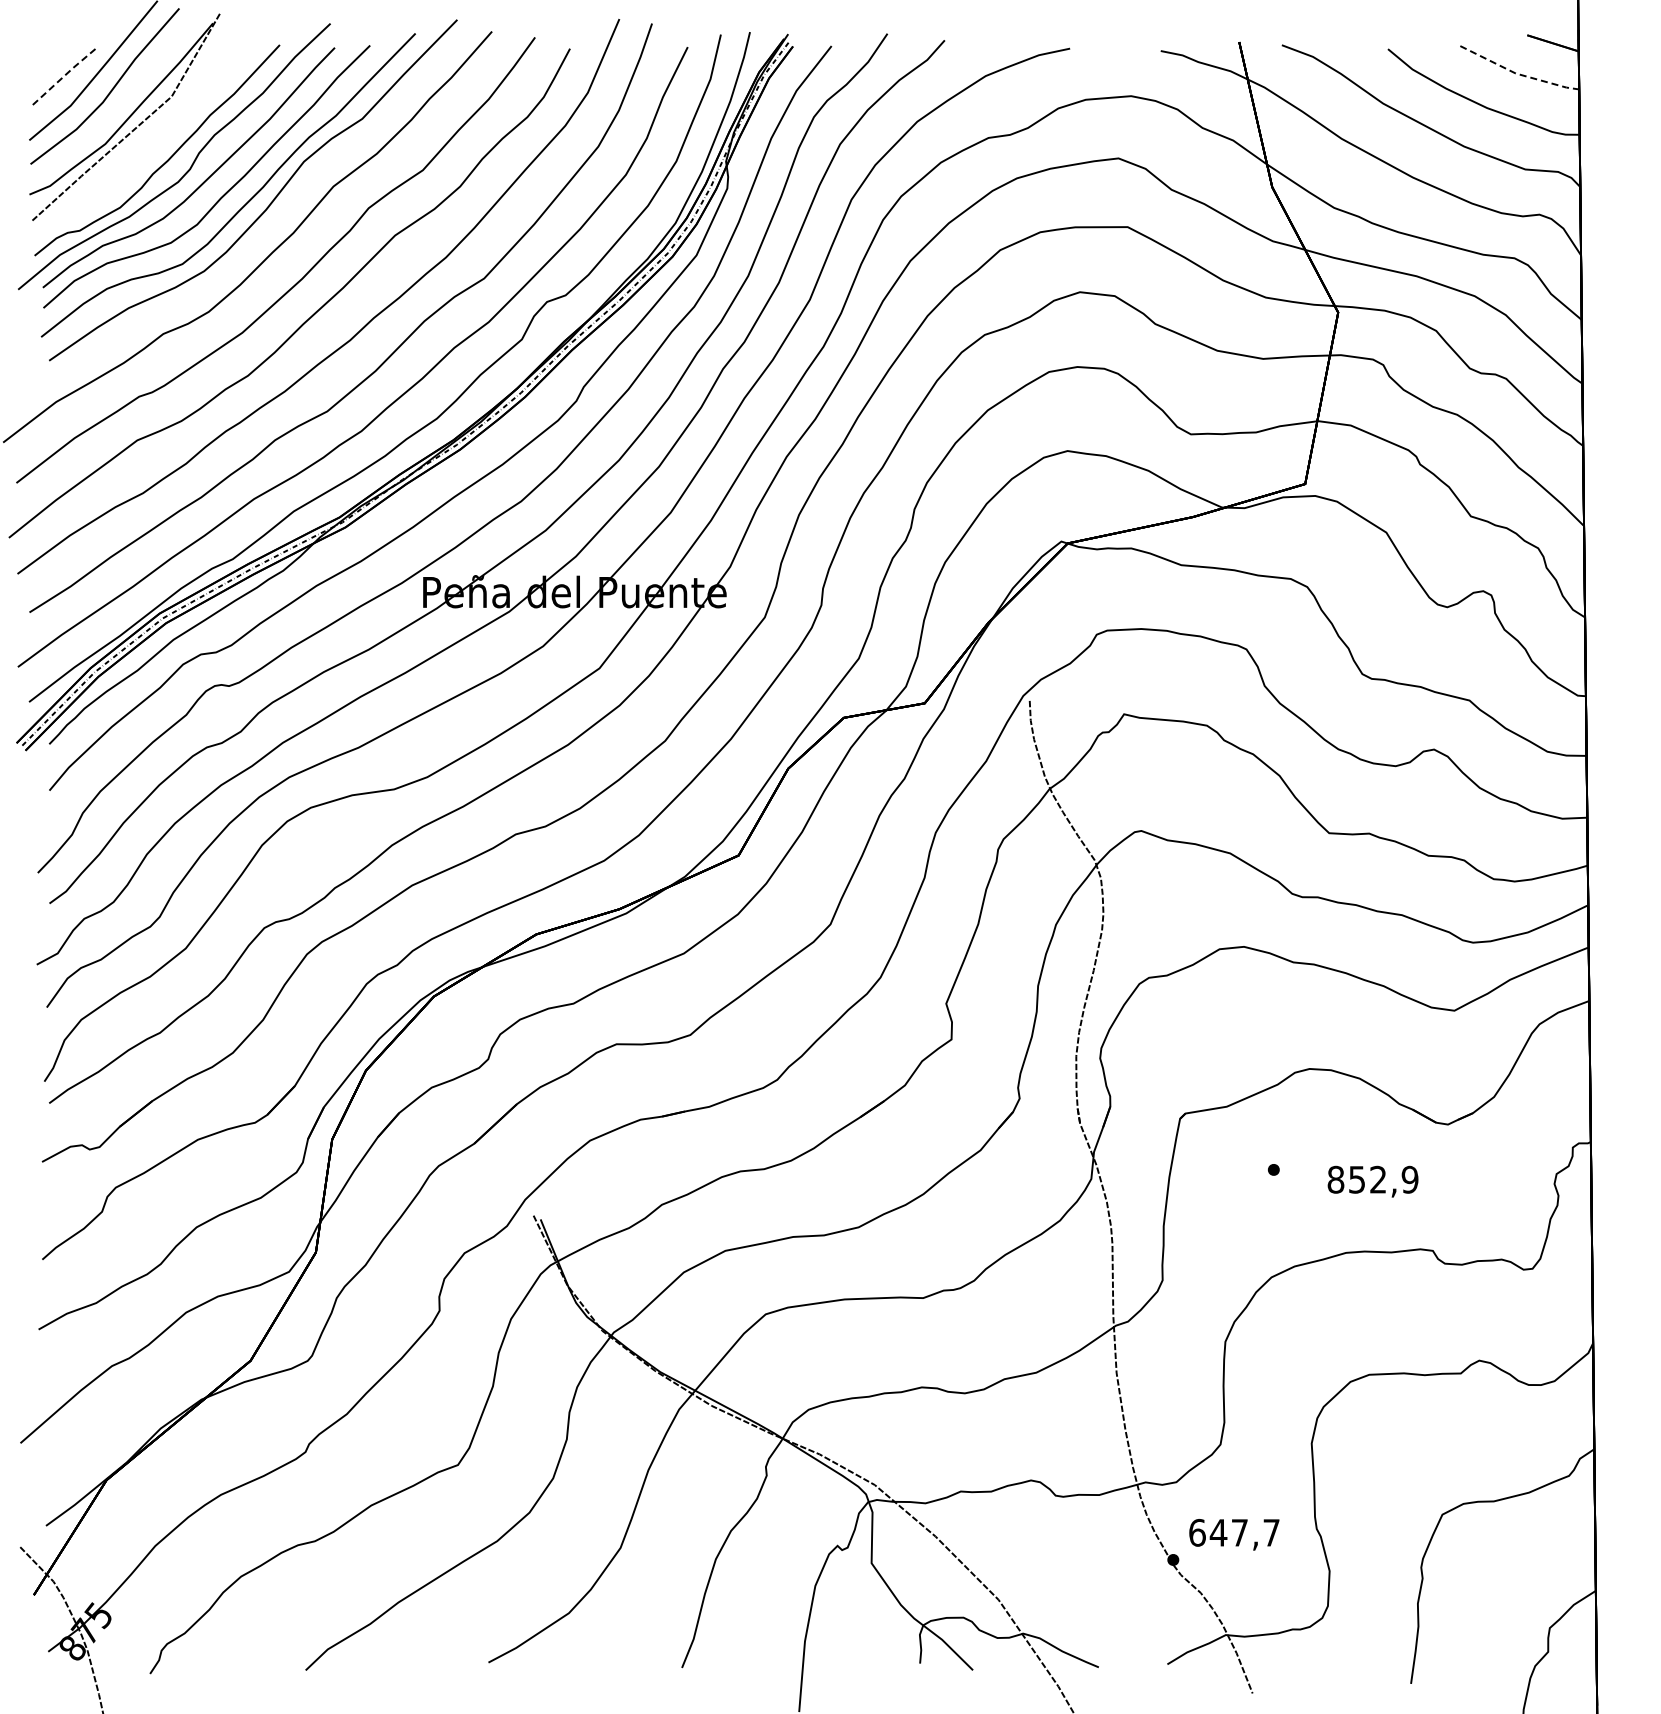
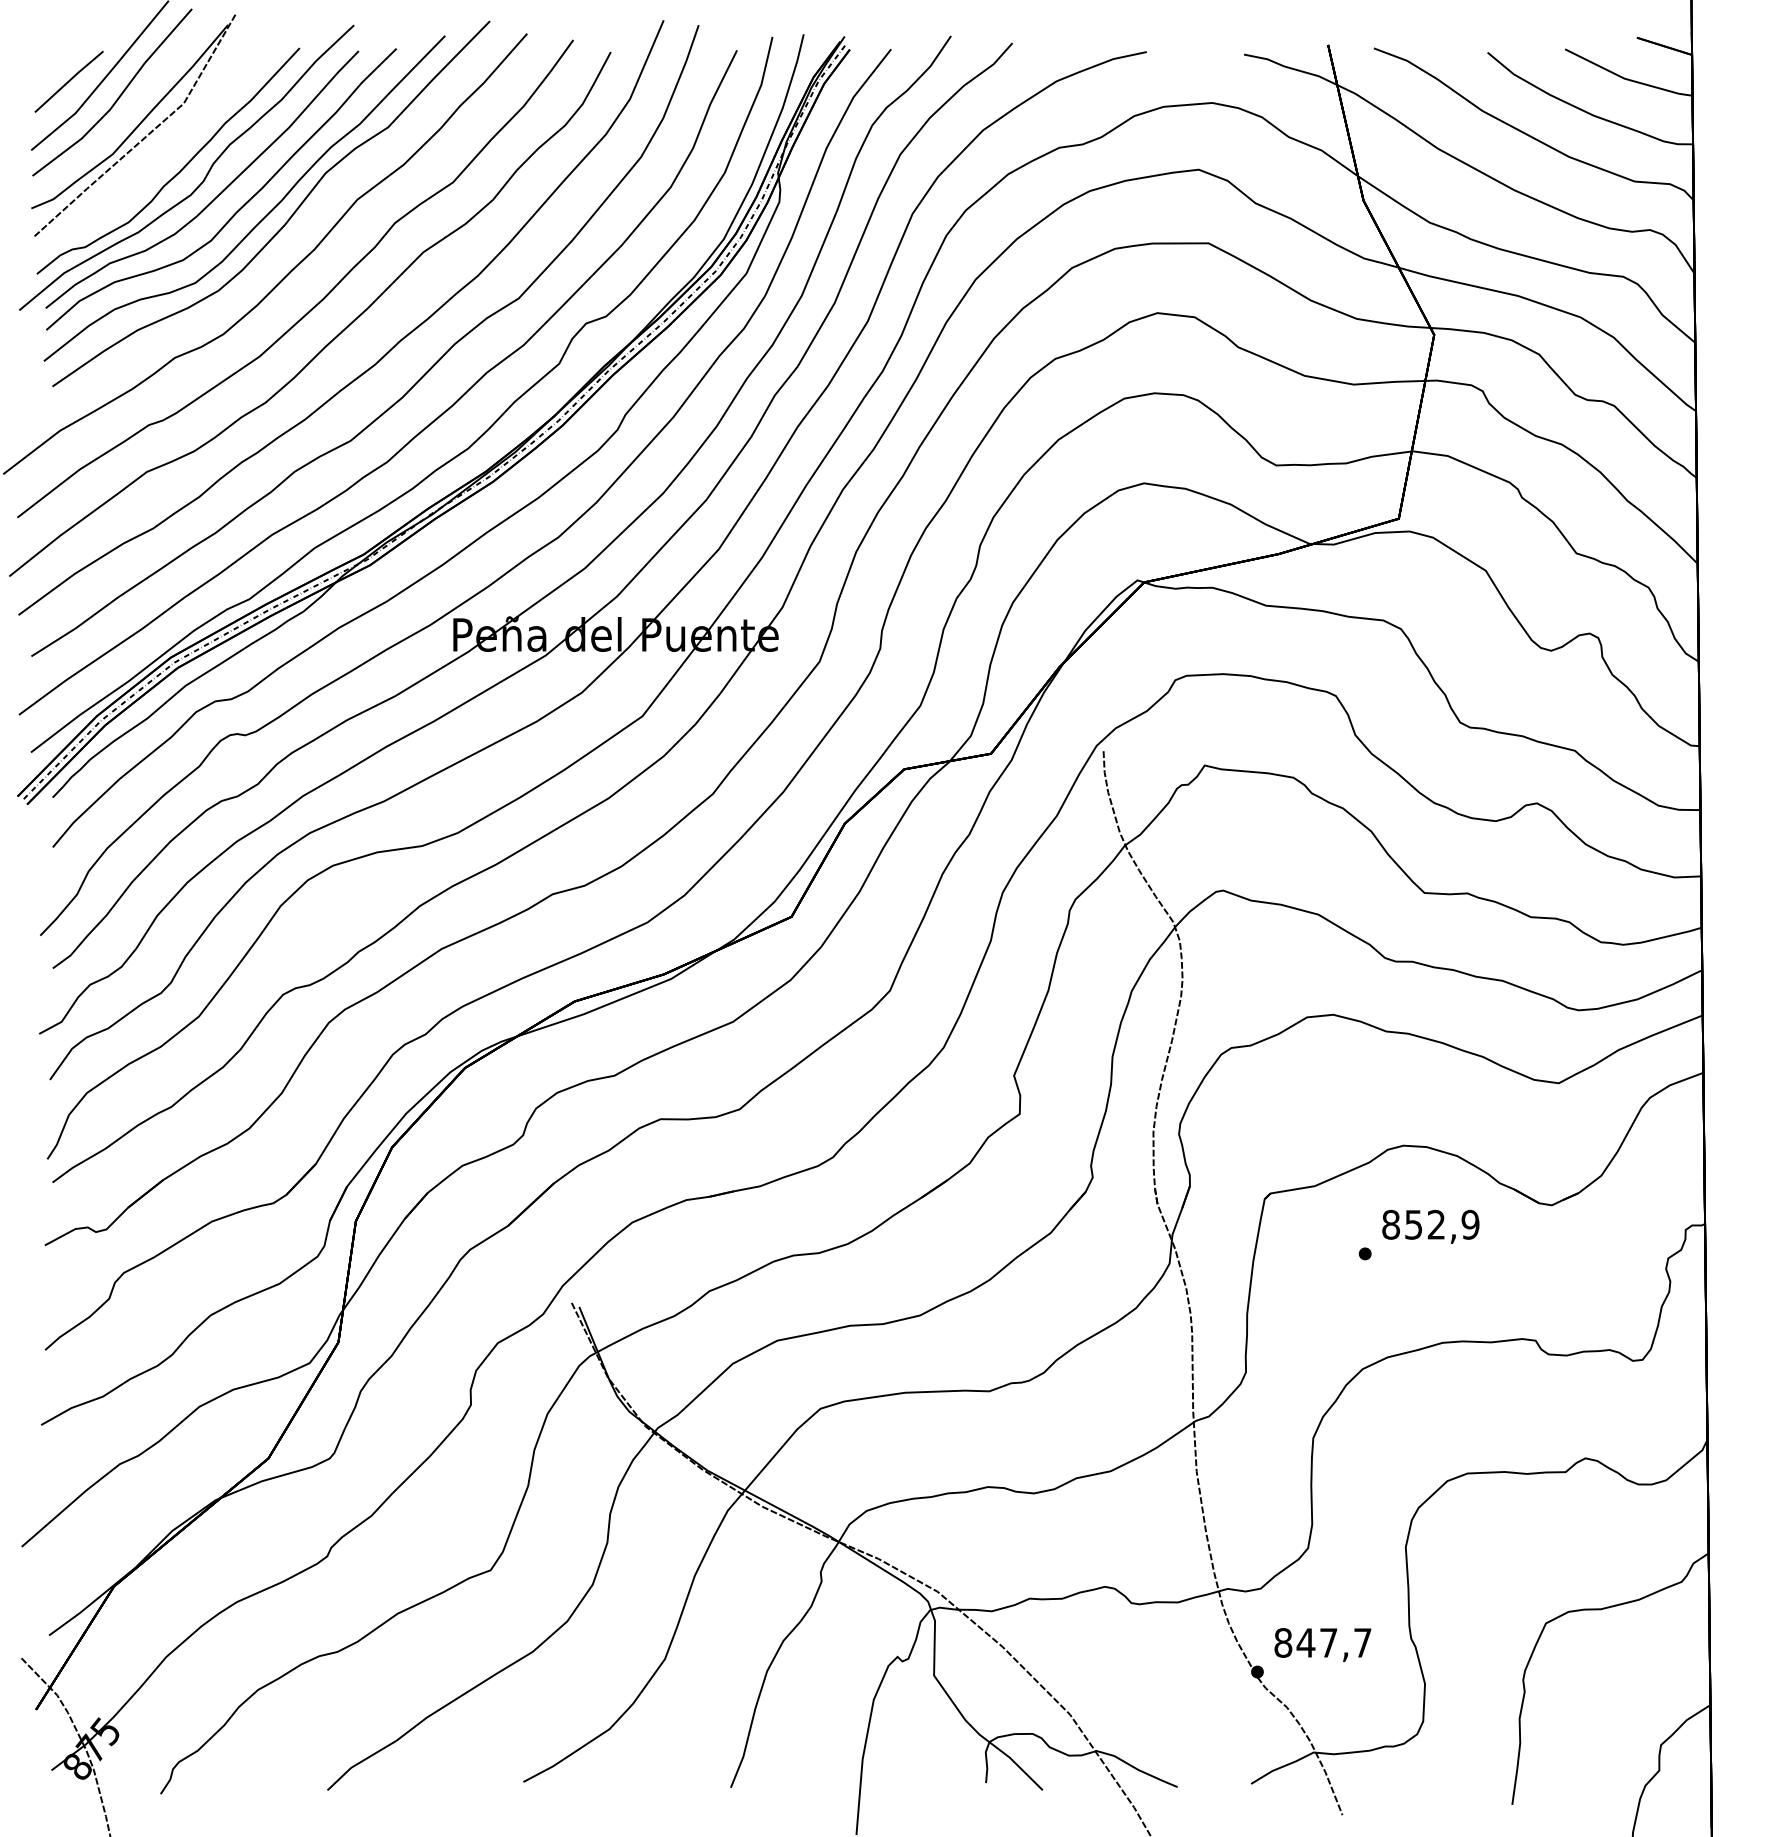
line: (1517, 74) -> (1626, 79), dashed -> solid
line: (65, 75) -> (69, 80), dashed -> solid
text: (1372, 1181) -> (1430, 1226), moved
text: (1197, 1532) -> (1283, 1642), 647,7 -> 847,7

